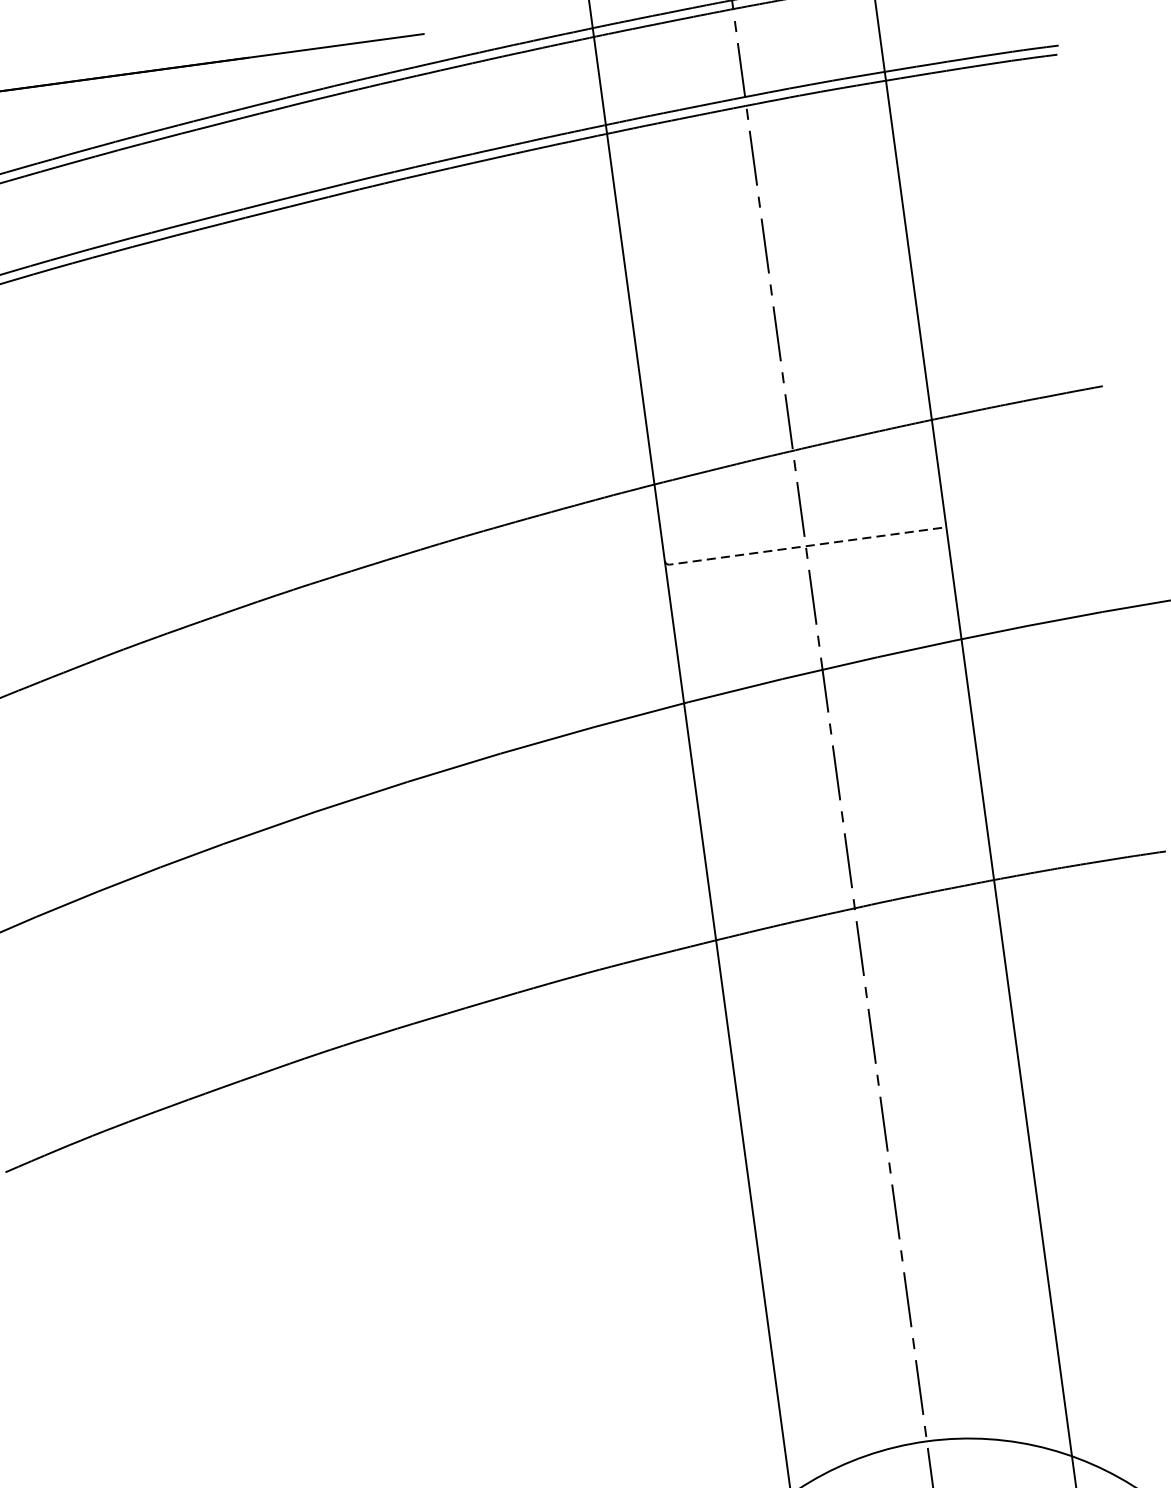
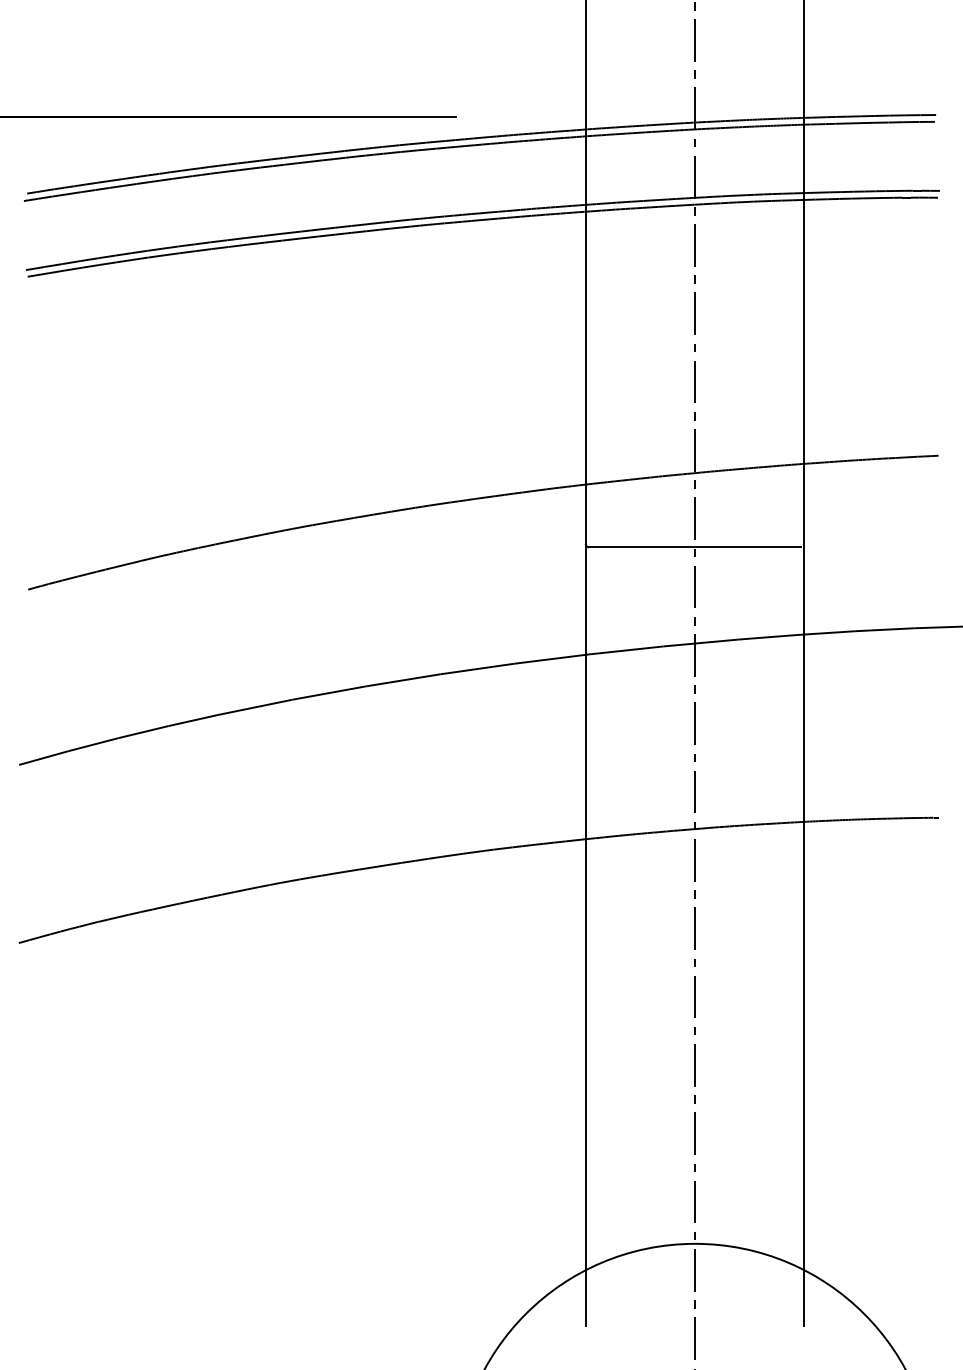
line: (806, 546) -> (695, 547), dashed -> solid

